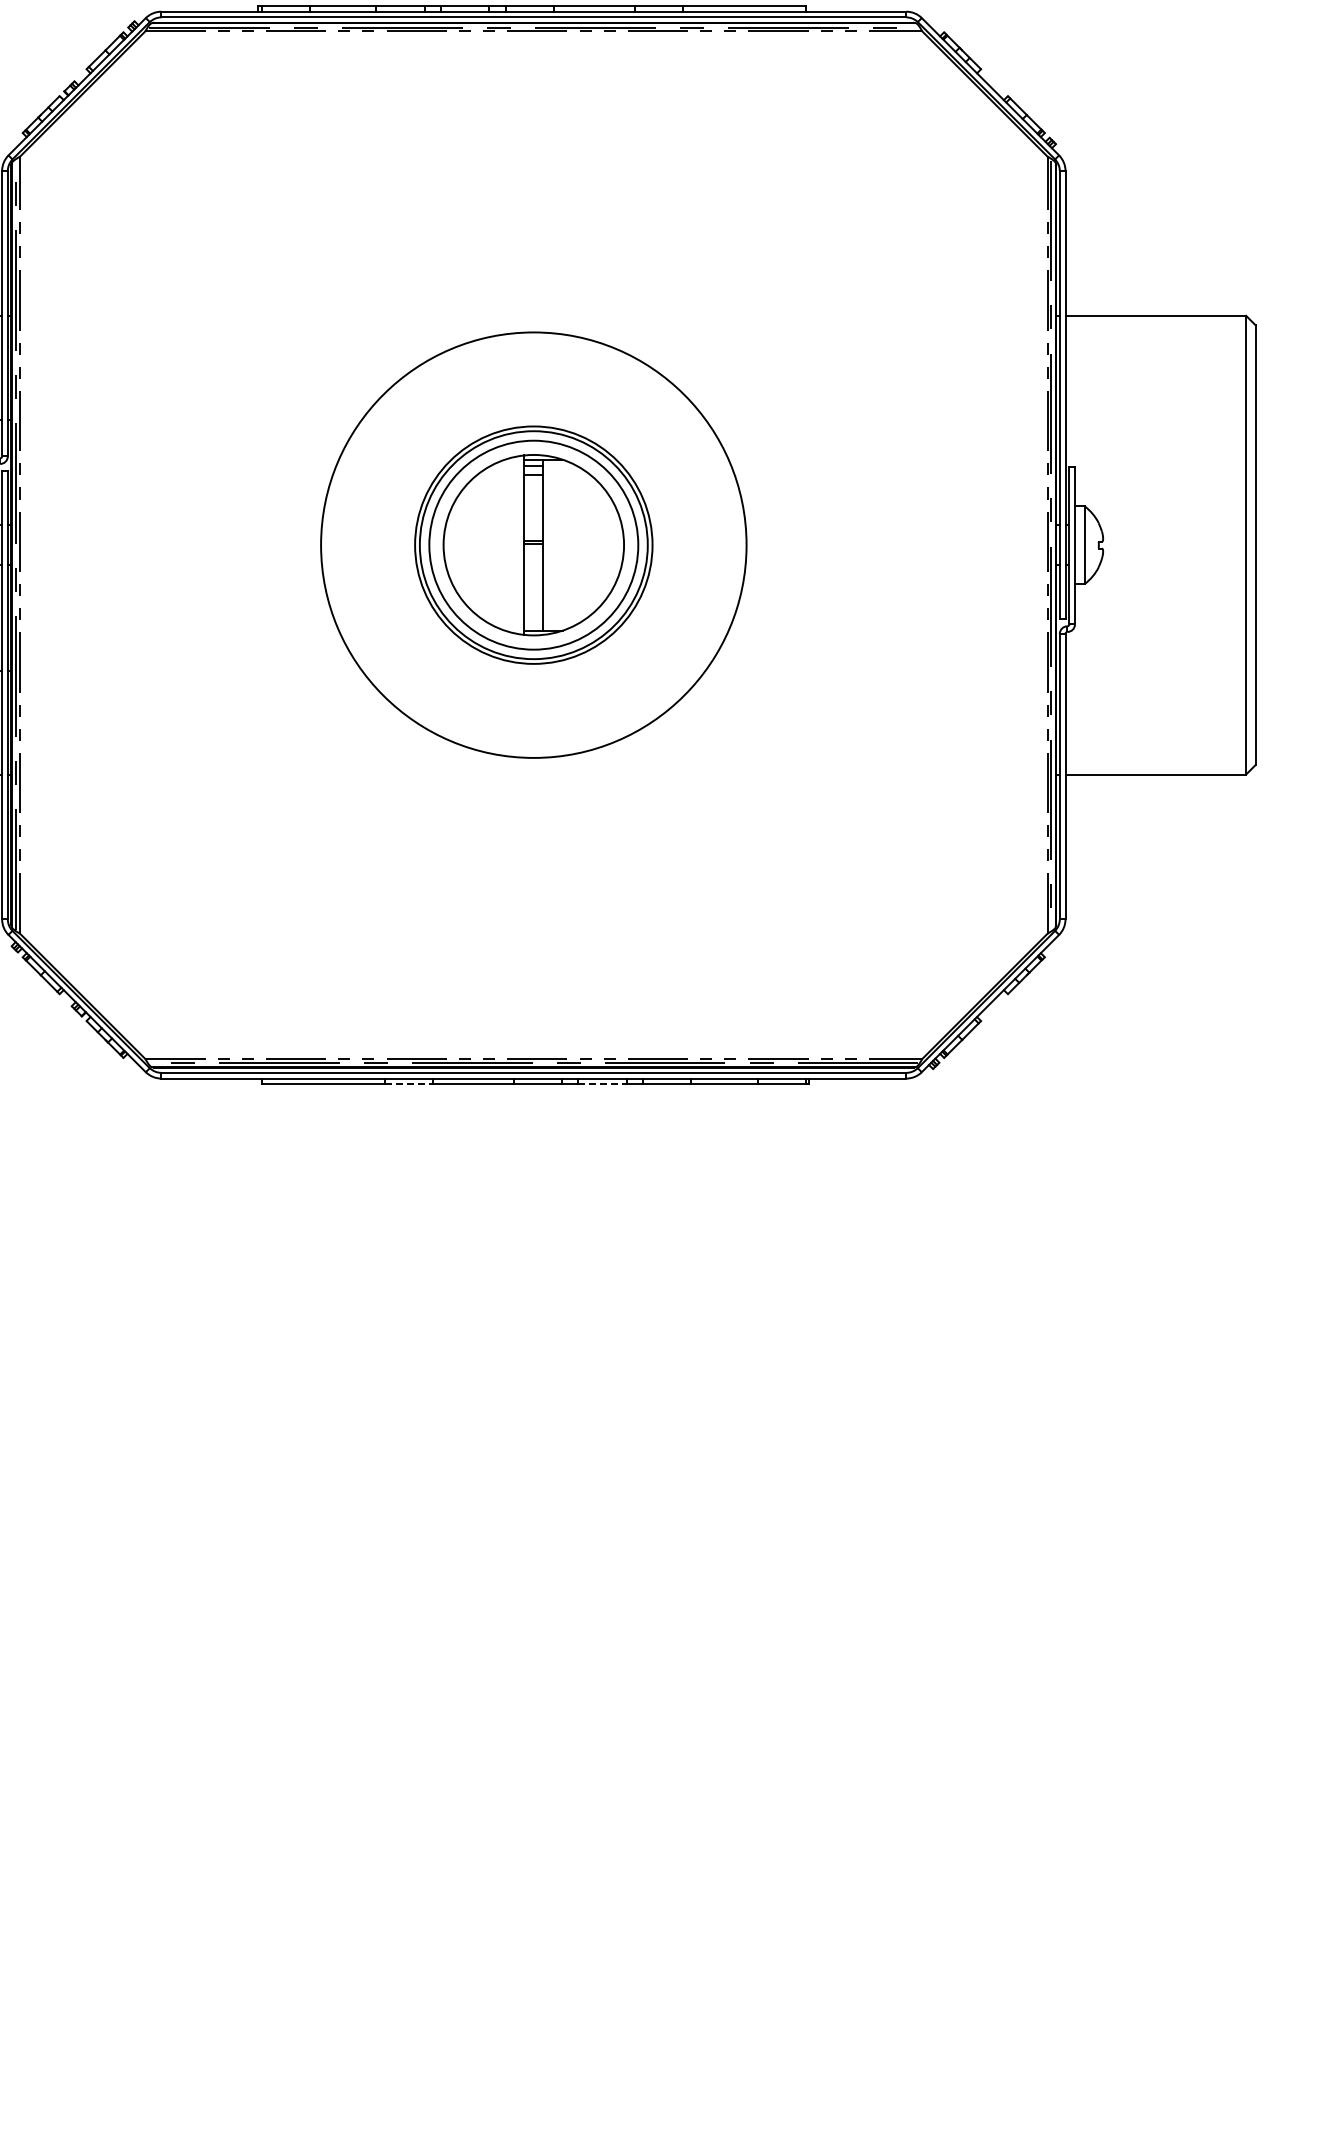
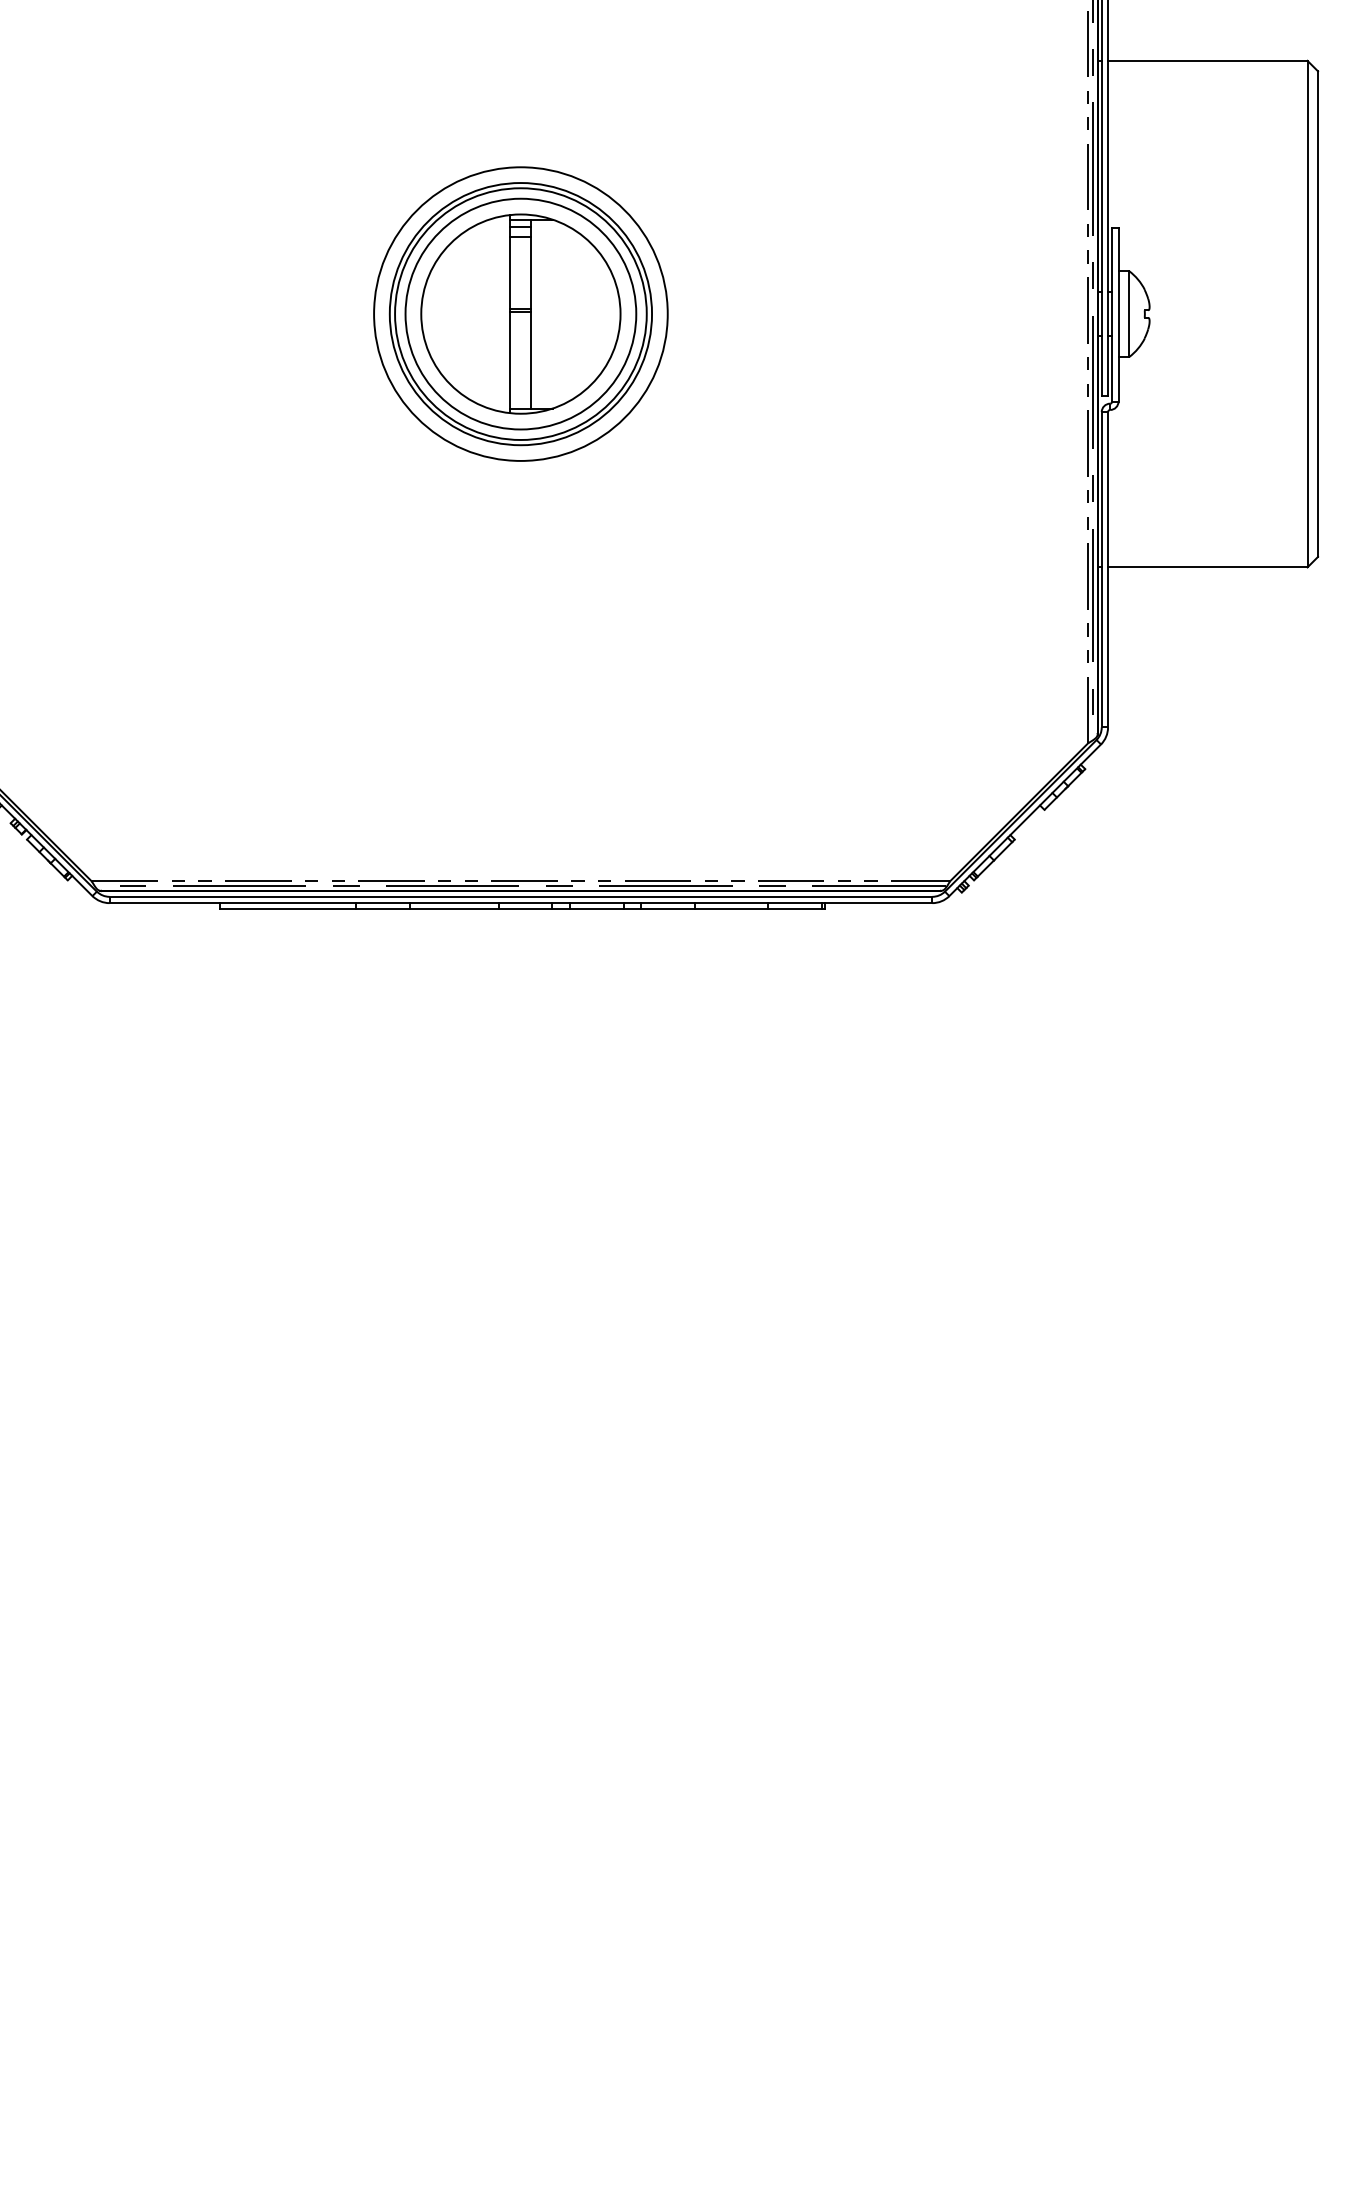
circle: (533, 545) -> (520, 314), size x0.62
line: (409, 1084) -> (383, 909), dashed -> solid
line: (602, 1084) -> (596, 909), dashed -> solid

